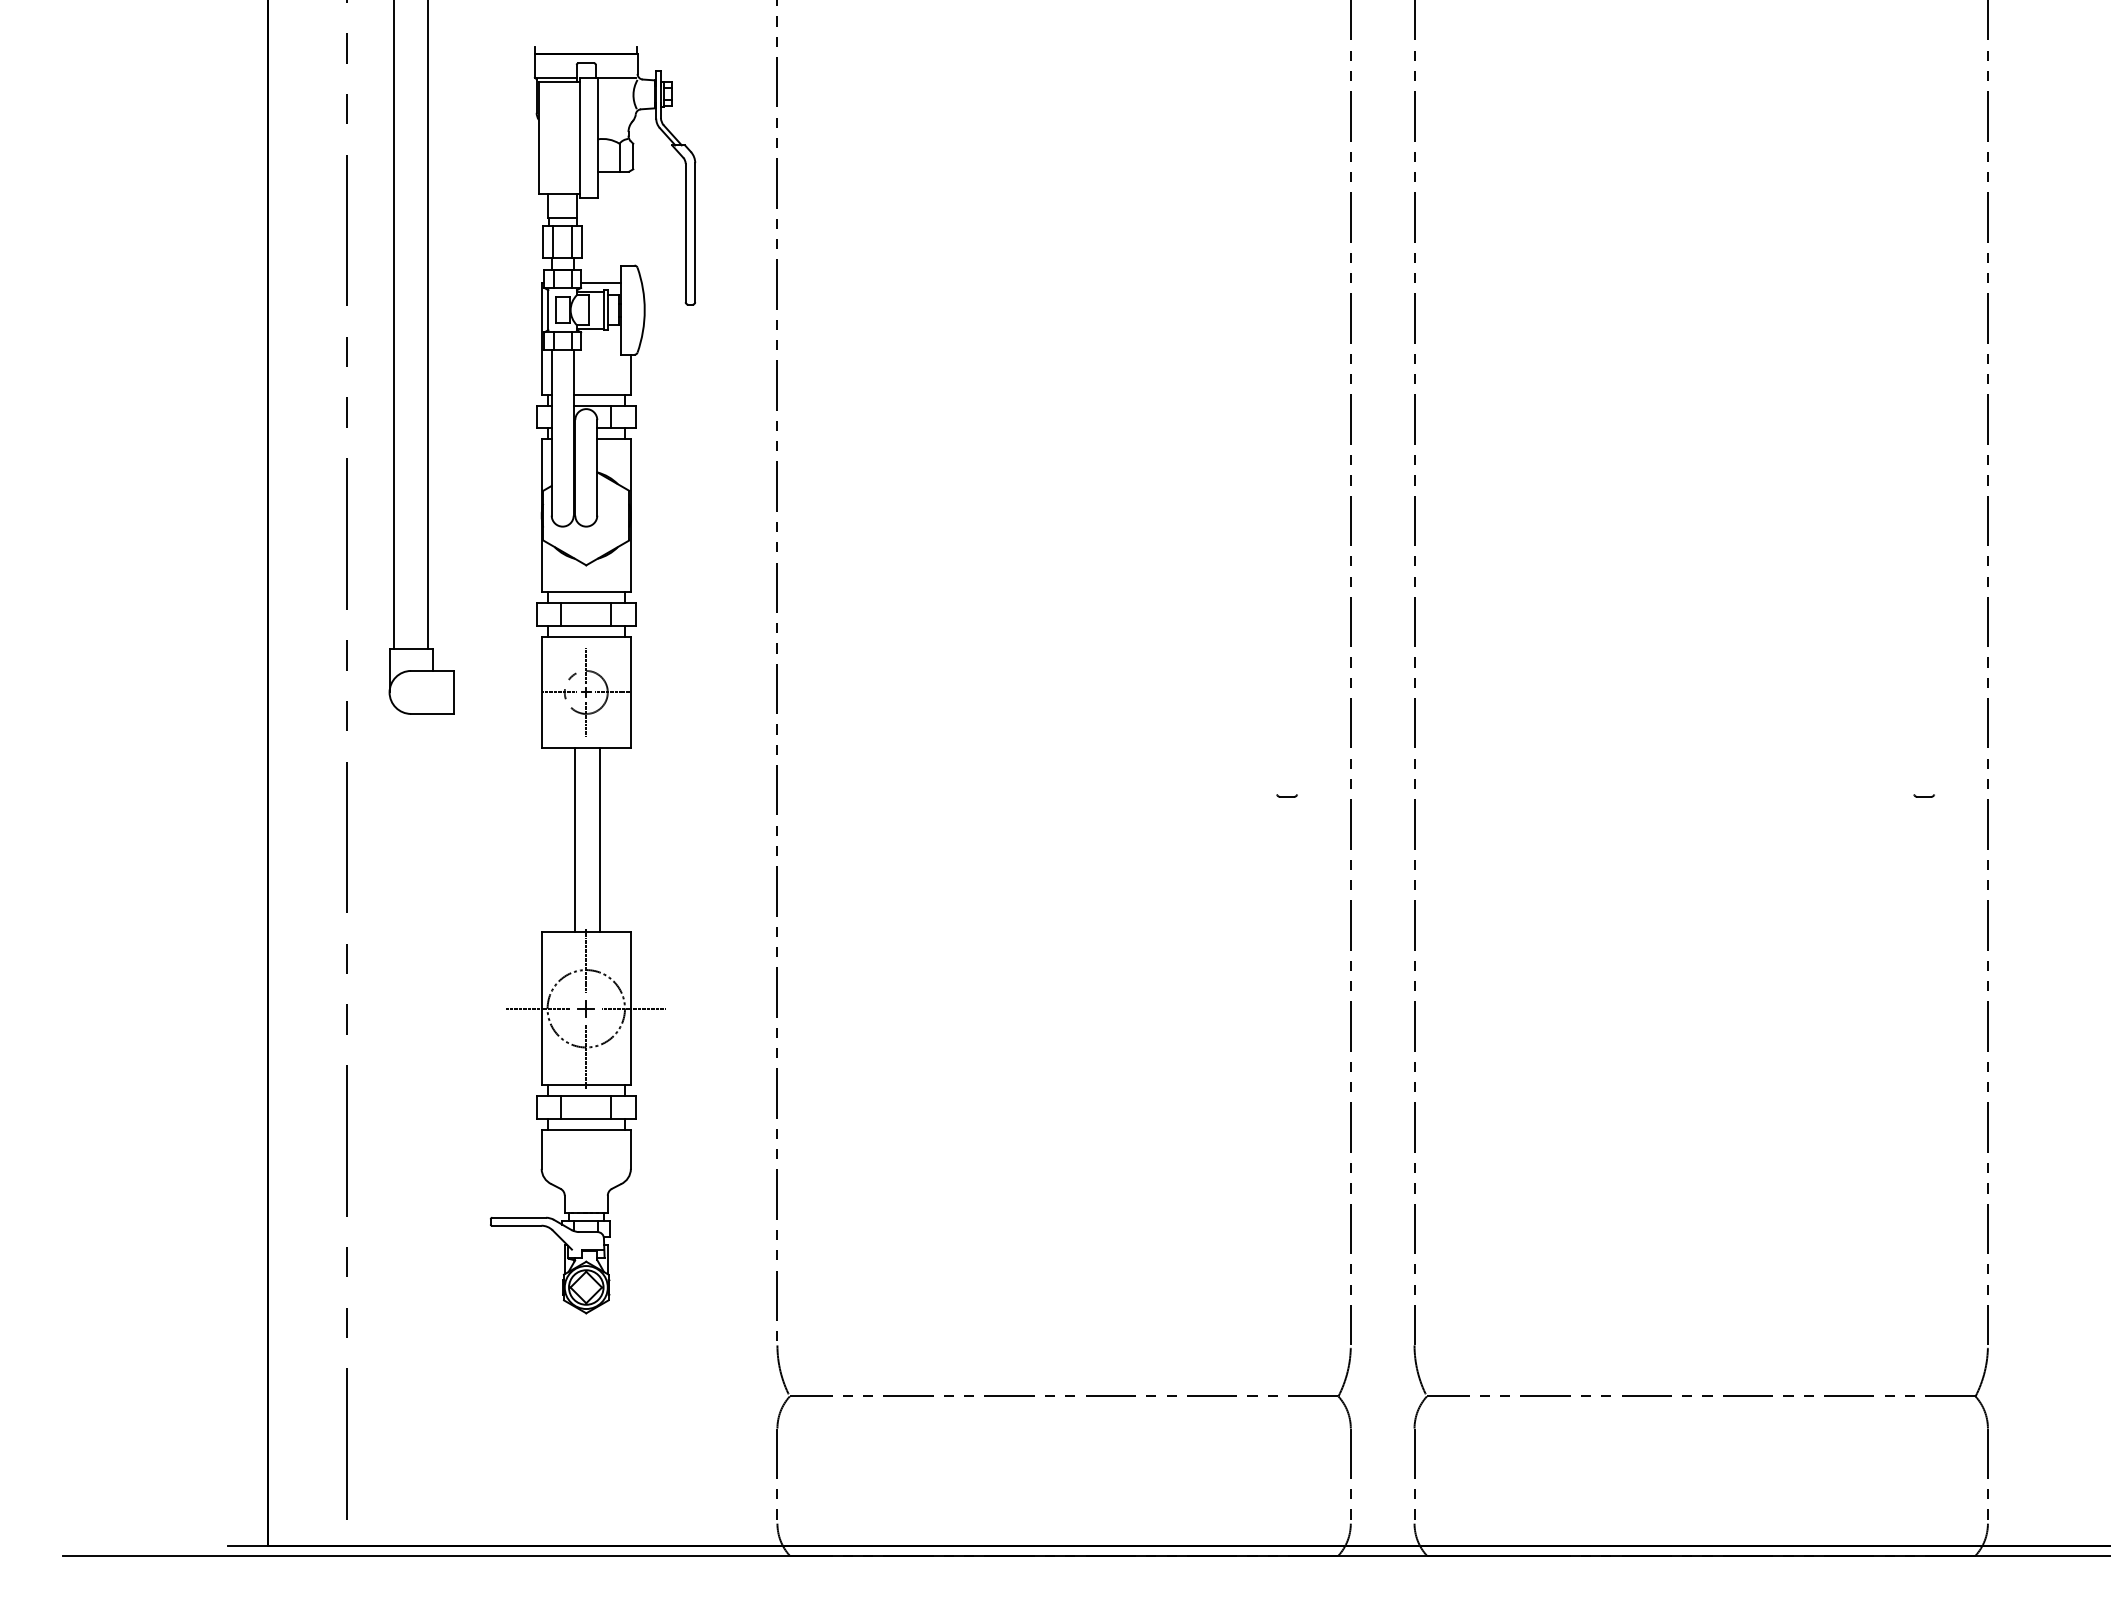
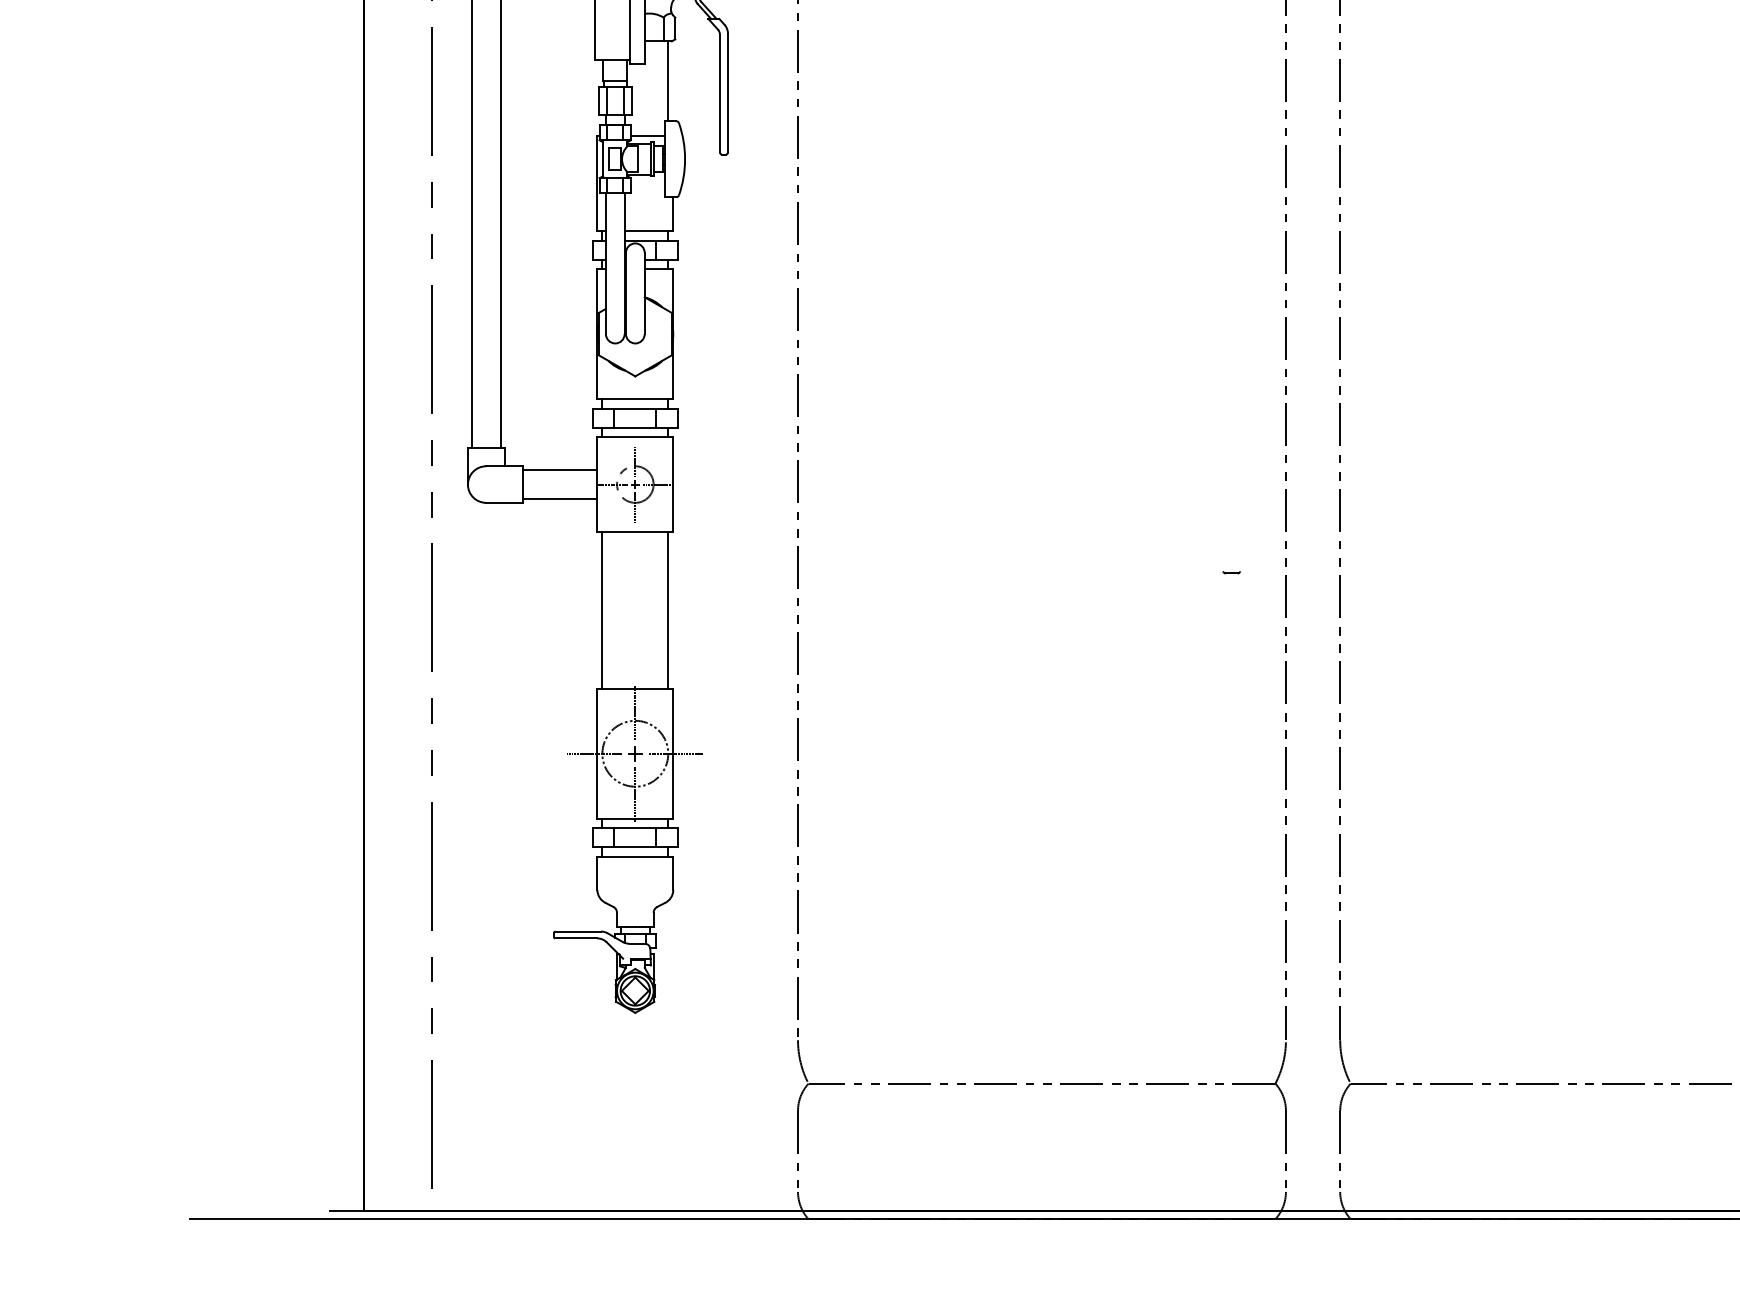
line: (625, 218) -> (668, 81), added
line: (497, 675) -> (559, 470), added
line: (497, 709) -> (559, 499), added
line: (575, 840) -> (668, 610), moved
line: (599, 840) -> (602, 610), moved

